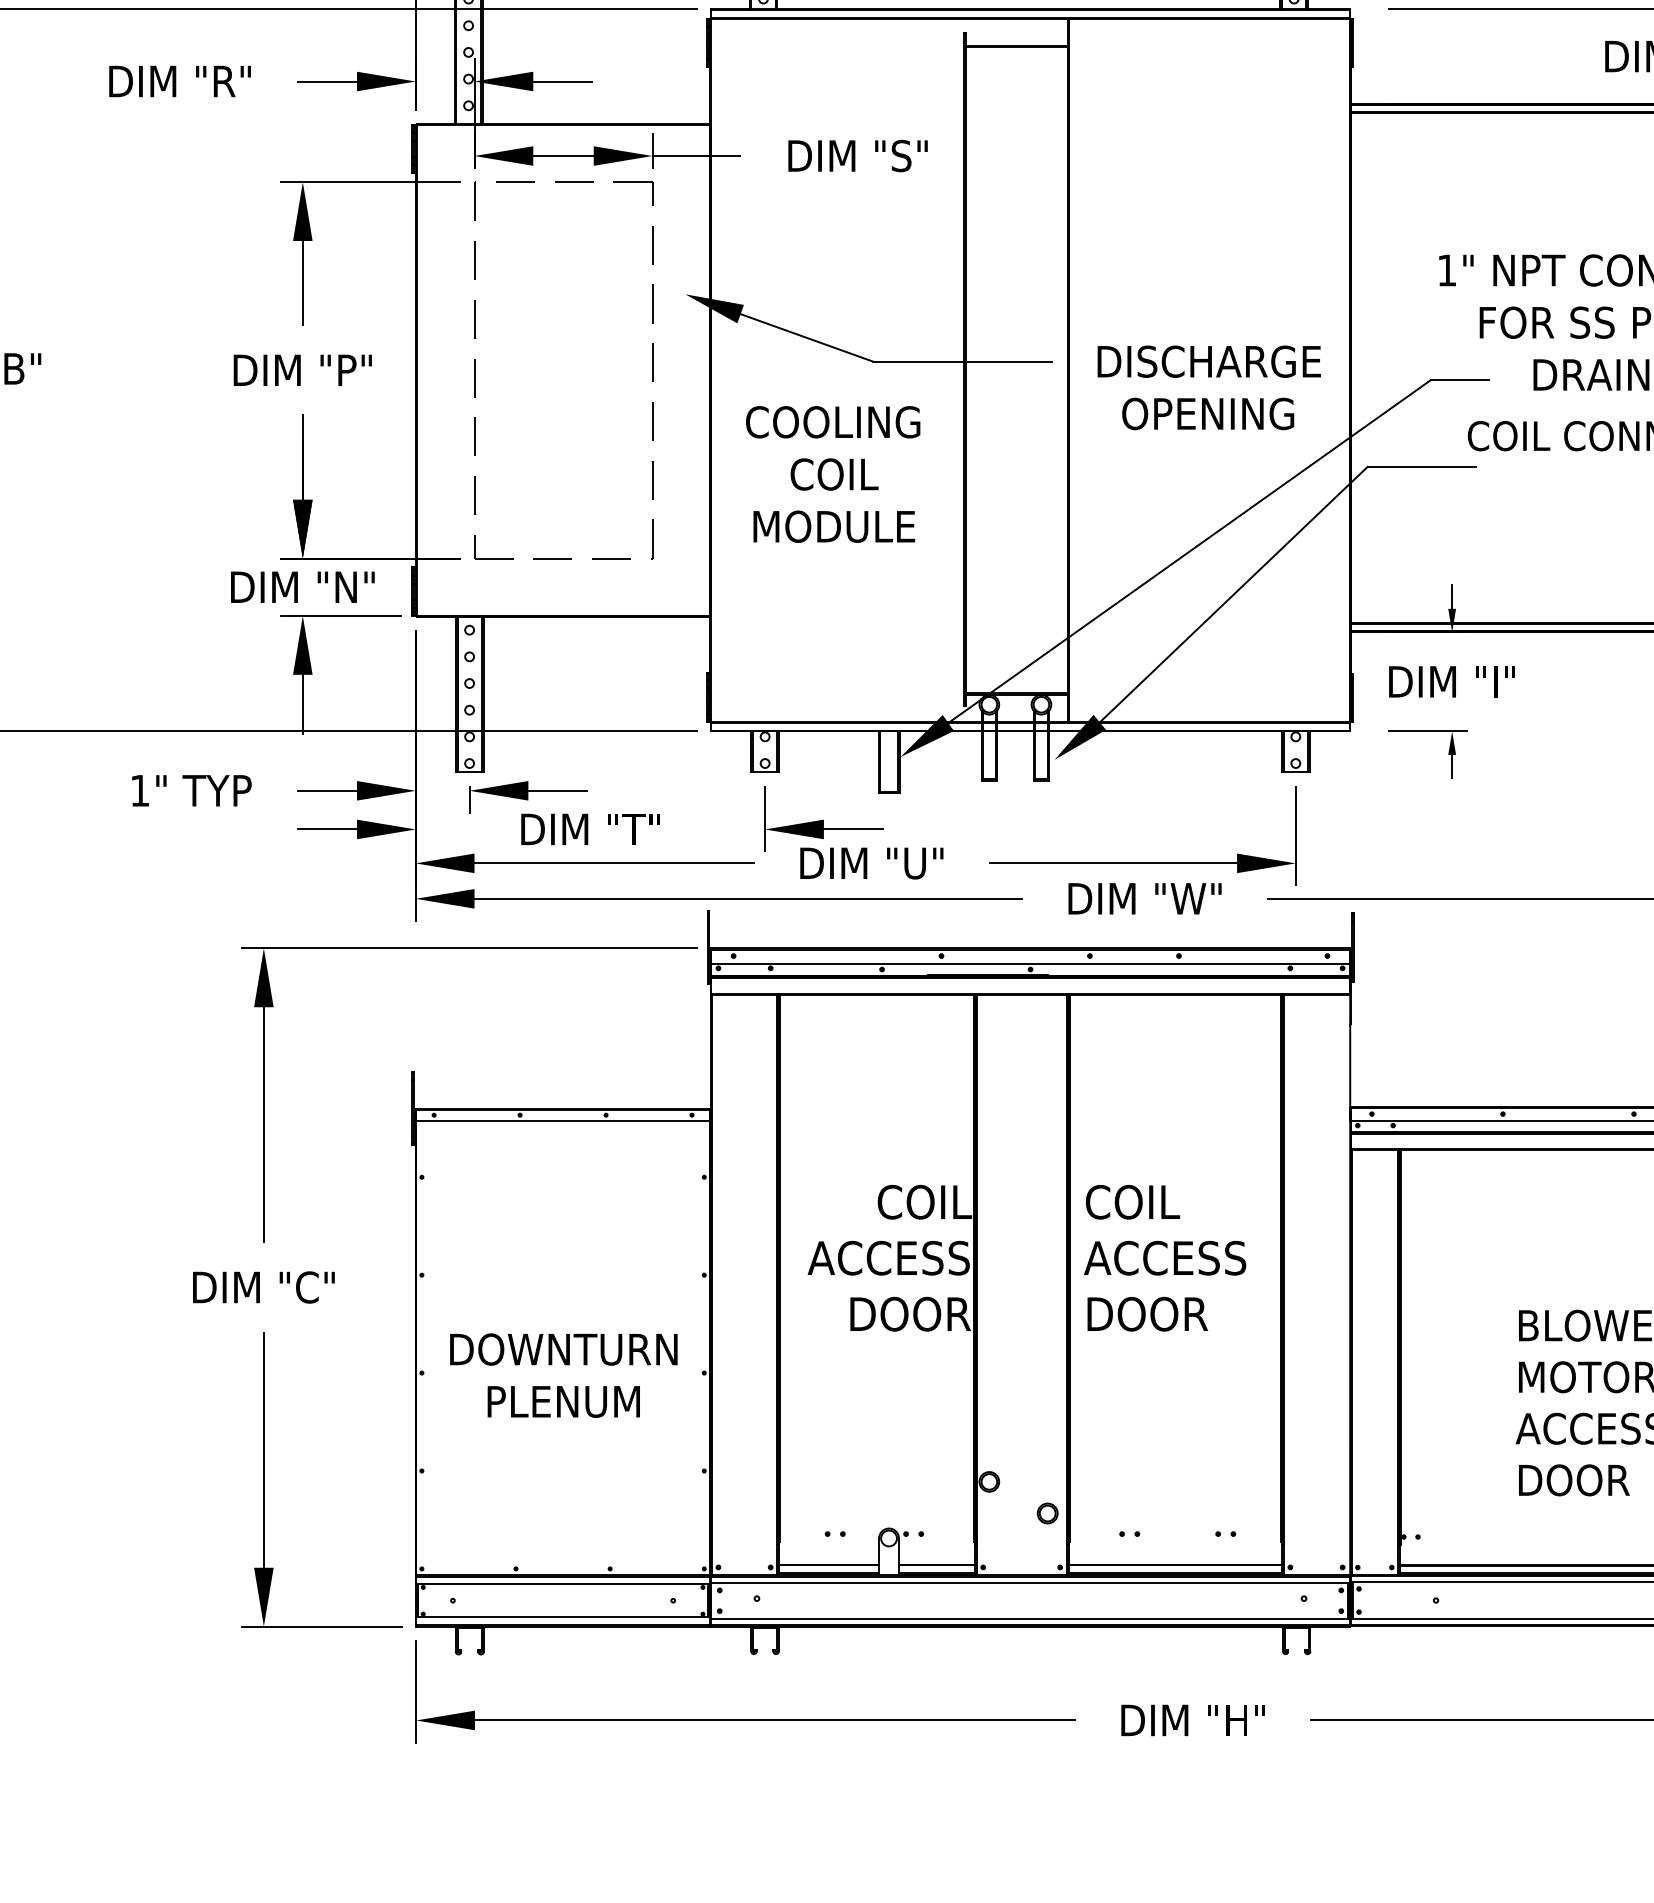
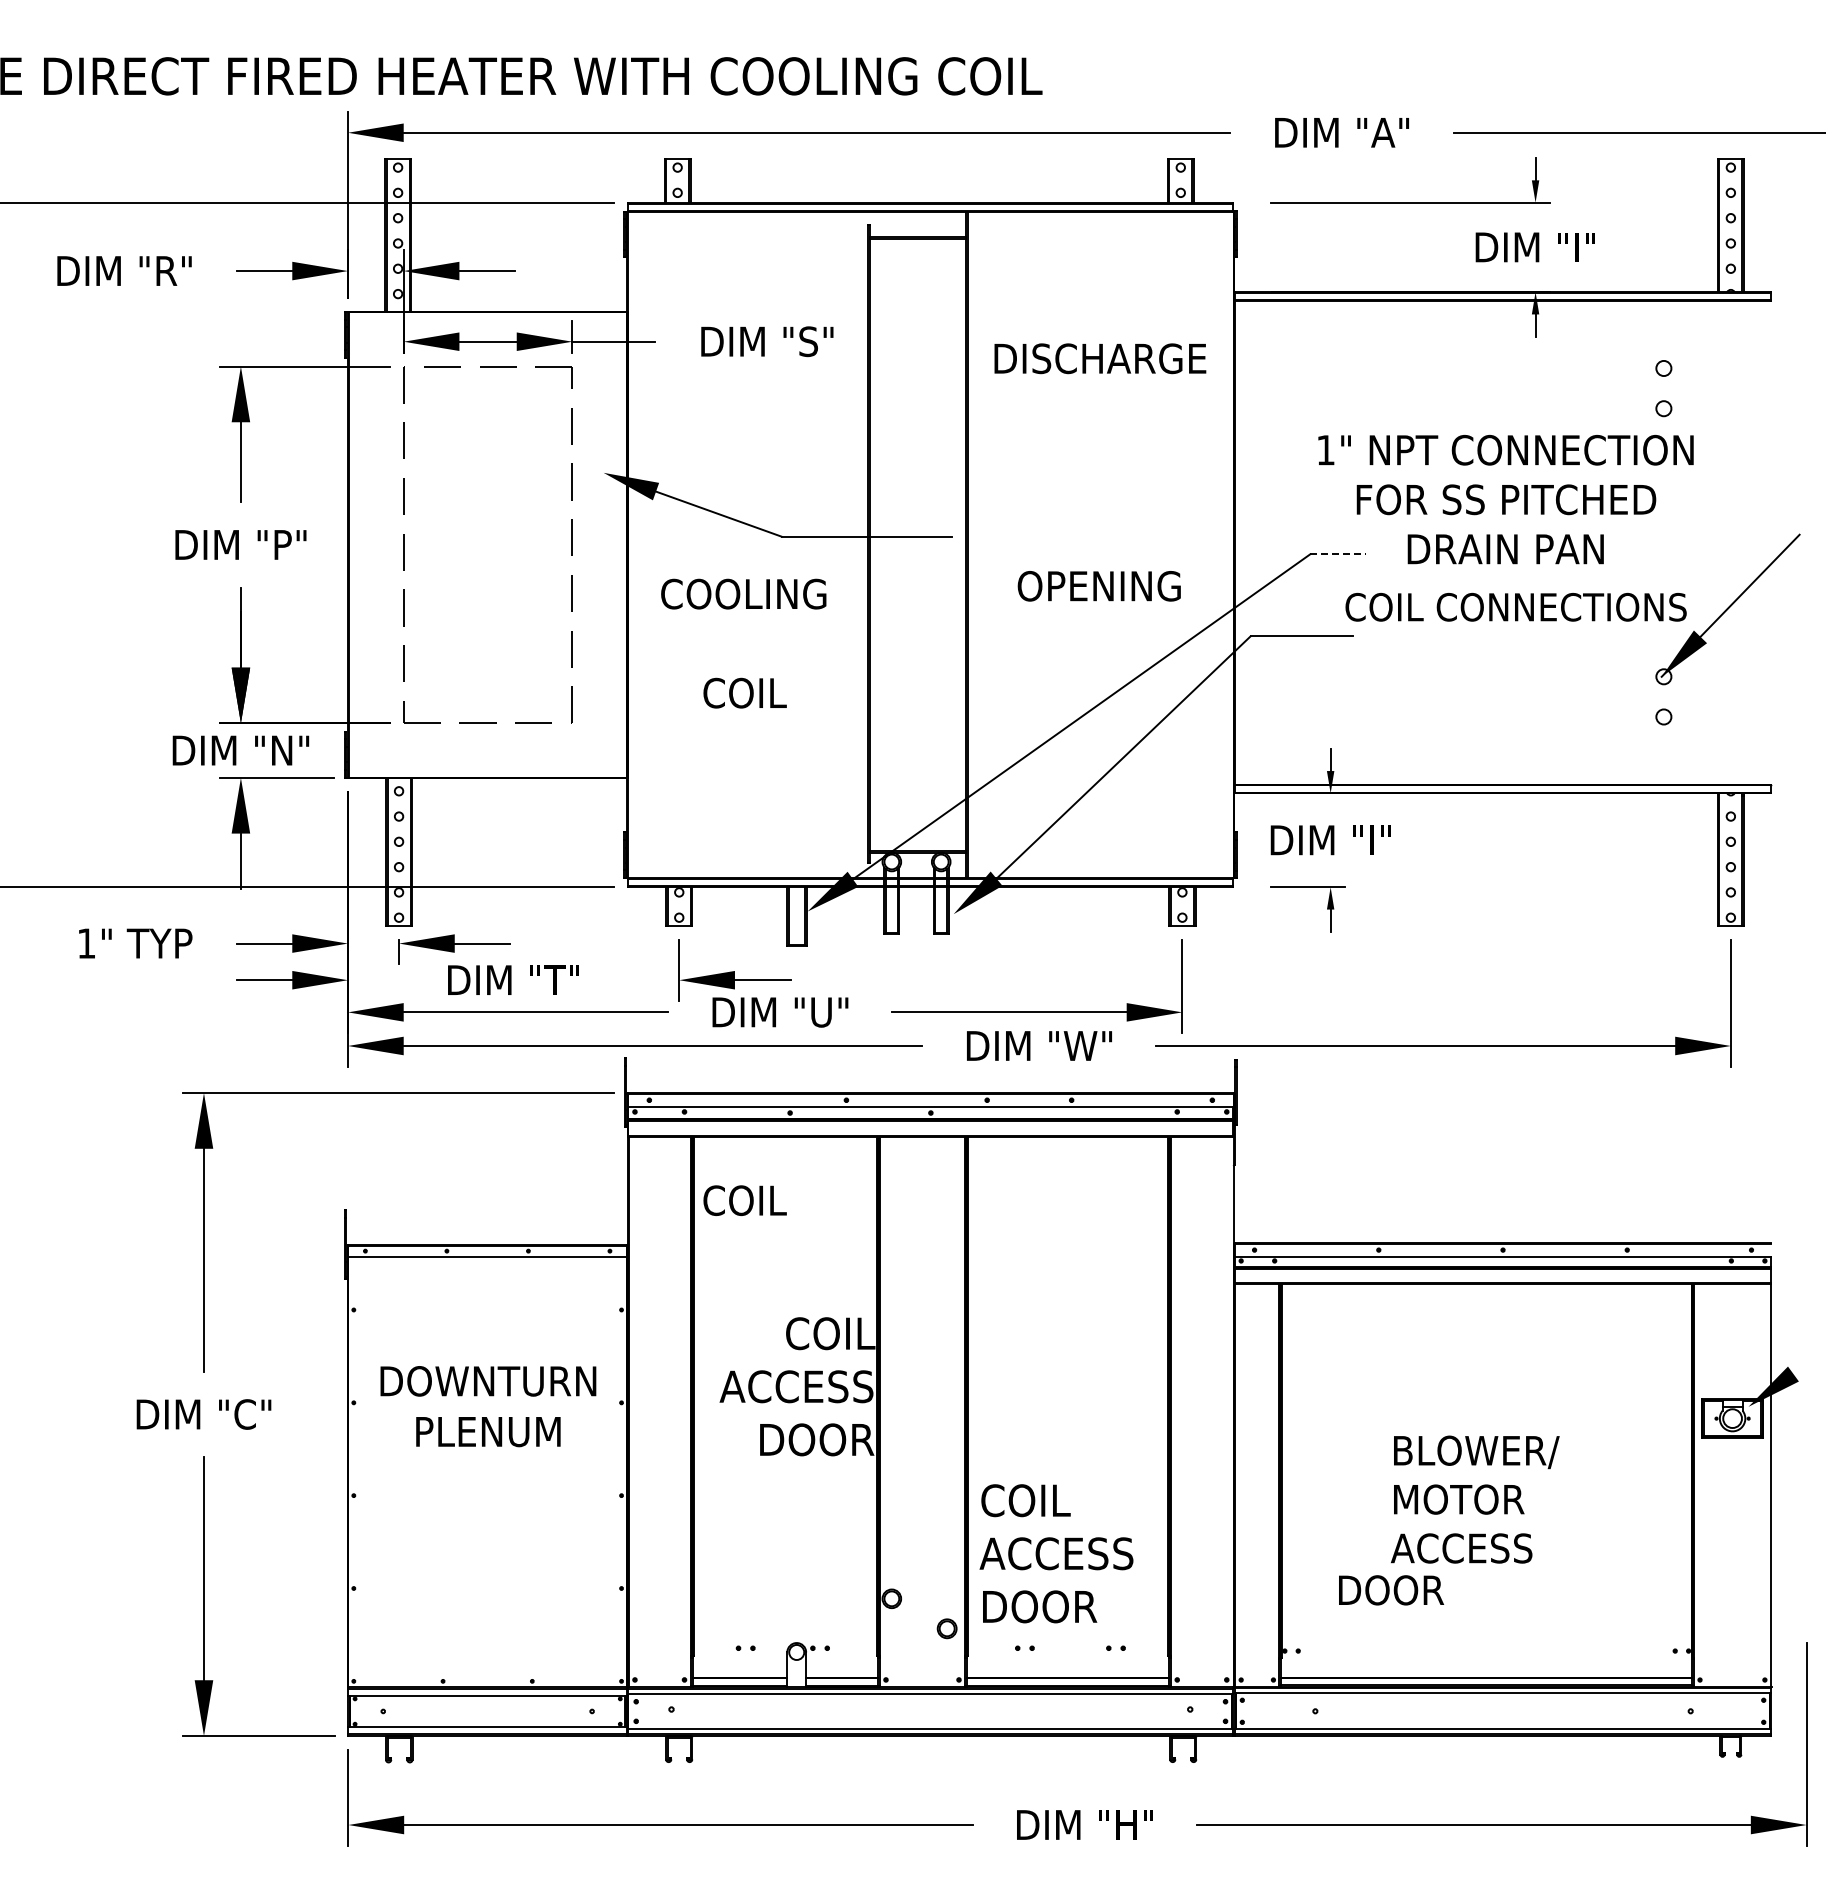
text: (1209, 361) -> (1100, 358), moved
line: (1460, 380) -> (1338, 554), solid -> dashed
text: (833, 474) -> (744, 1200), moved
text: (833, 526) -> (744, 692), MODULE -> COIL
text: (1165, 1257) -> (1056, 1553), moved
text: (563, 1349) -> (488, 1381), moved
text: (563, 1402) -> (488, 1432), moved
text: (1574, 1480) -> (1391, 1590), moved

